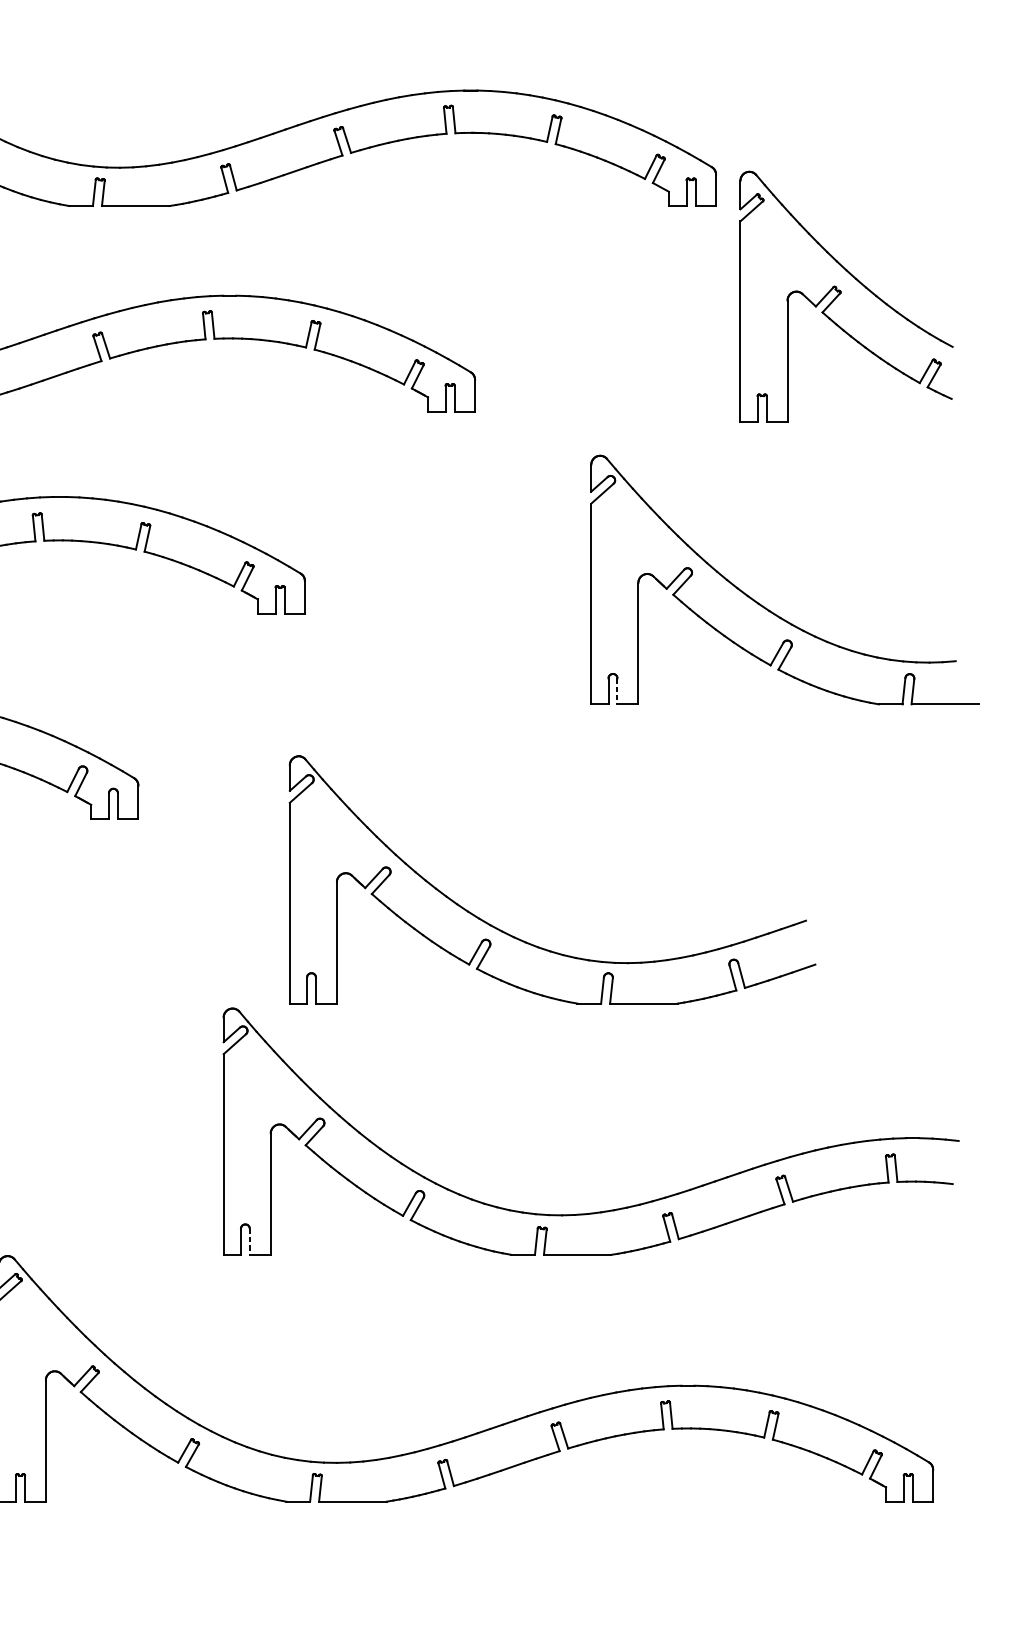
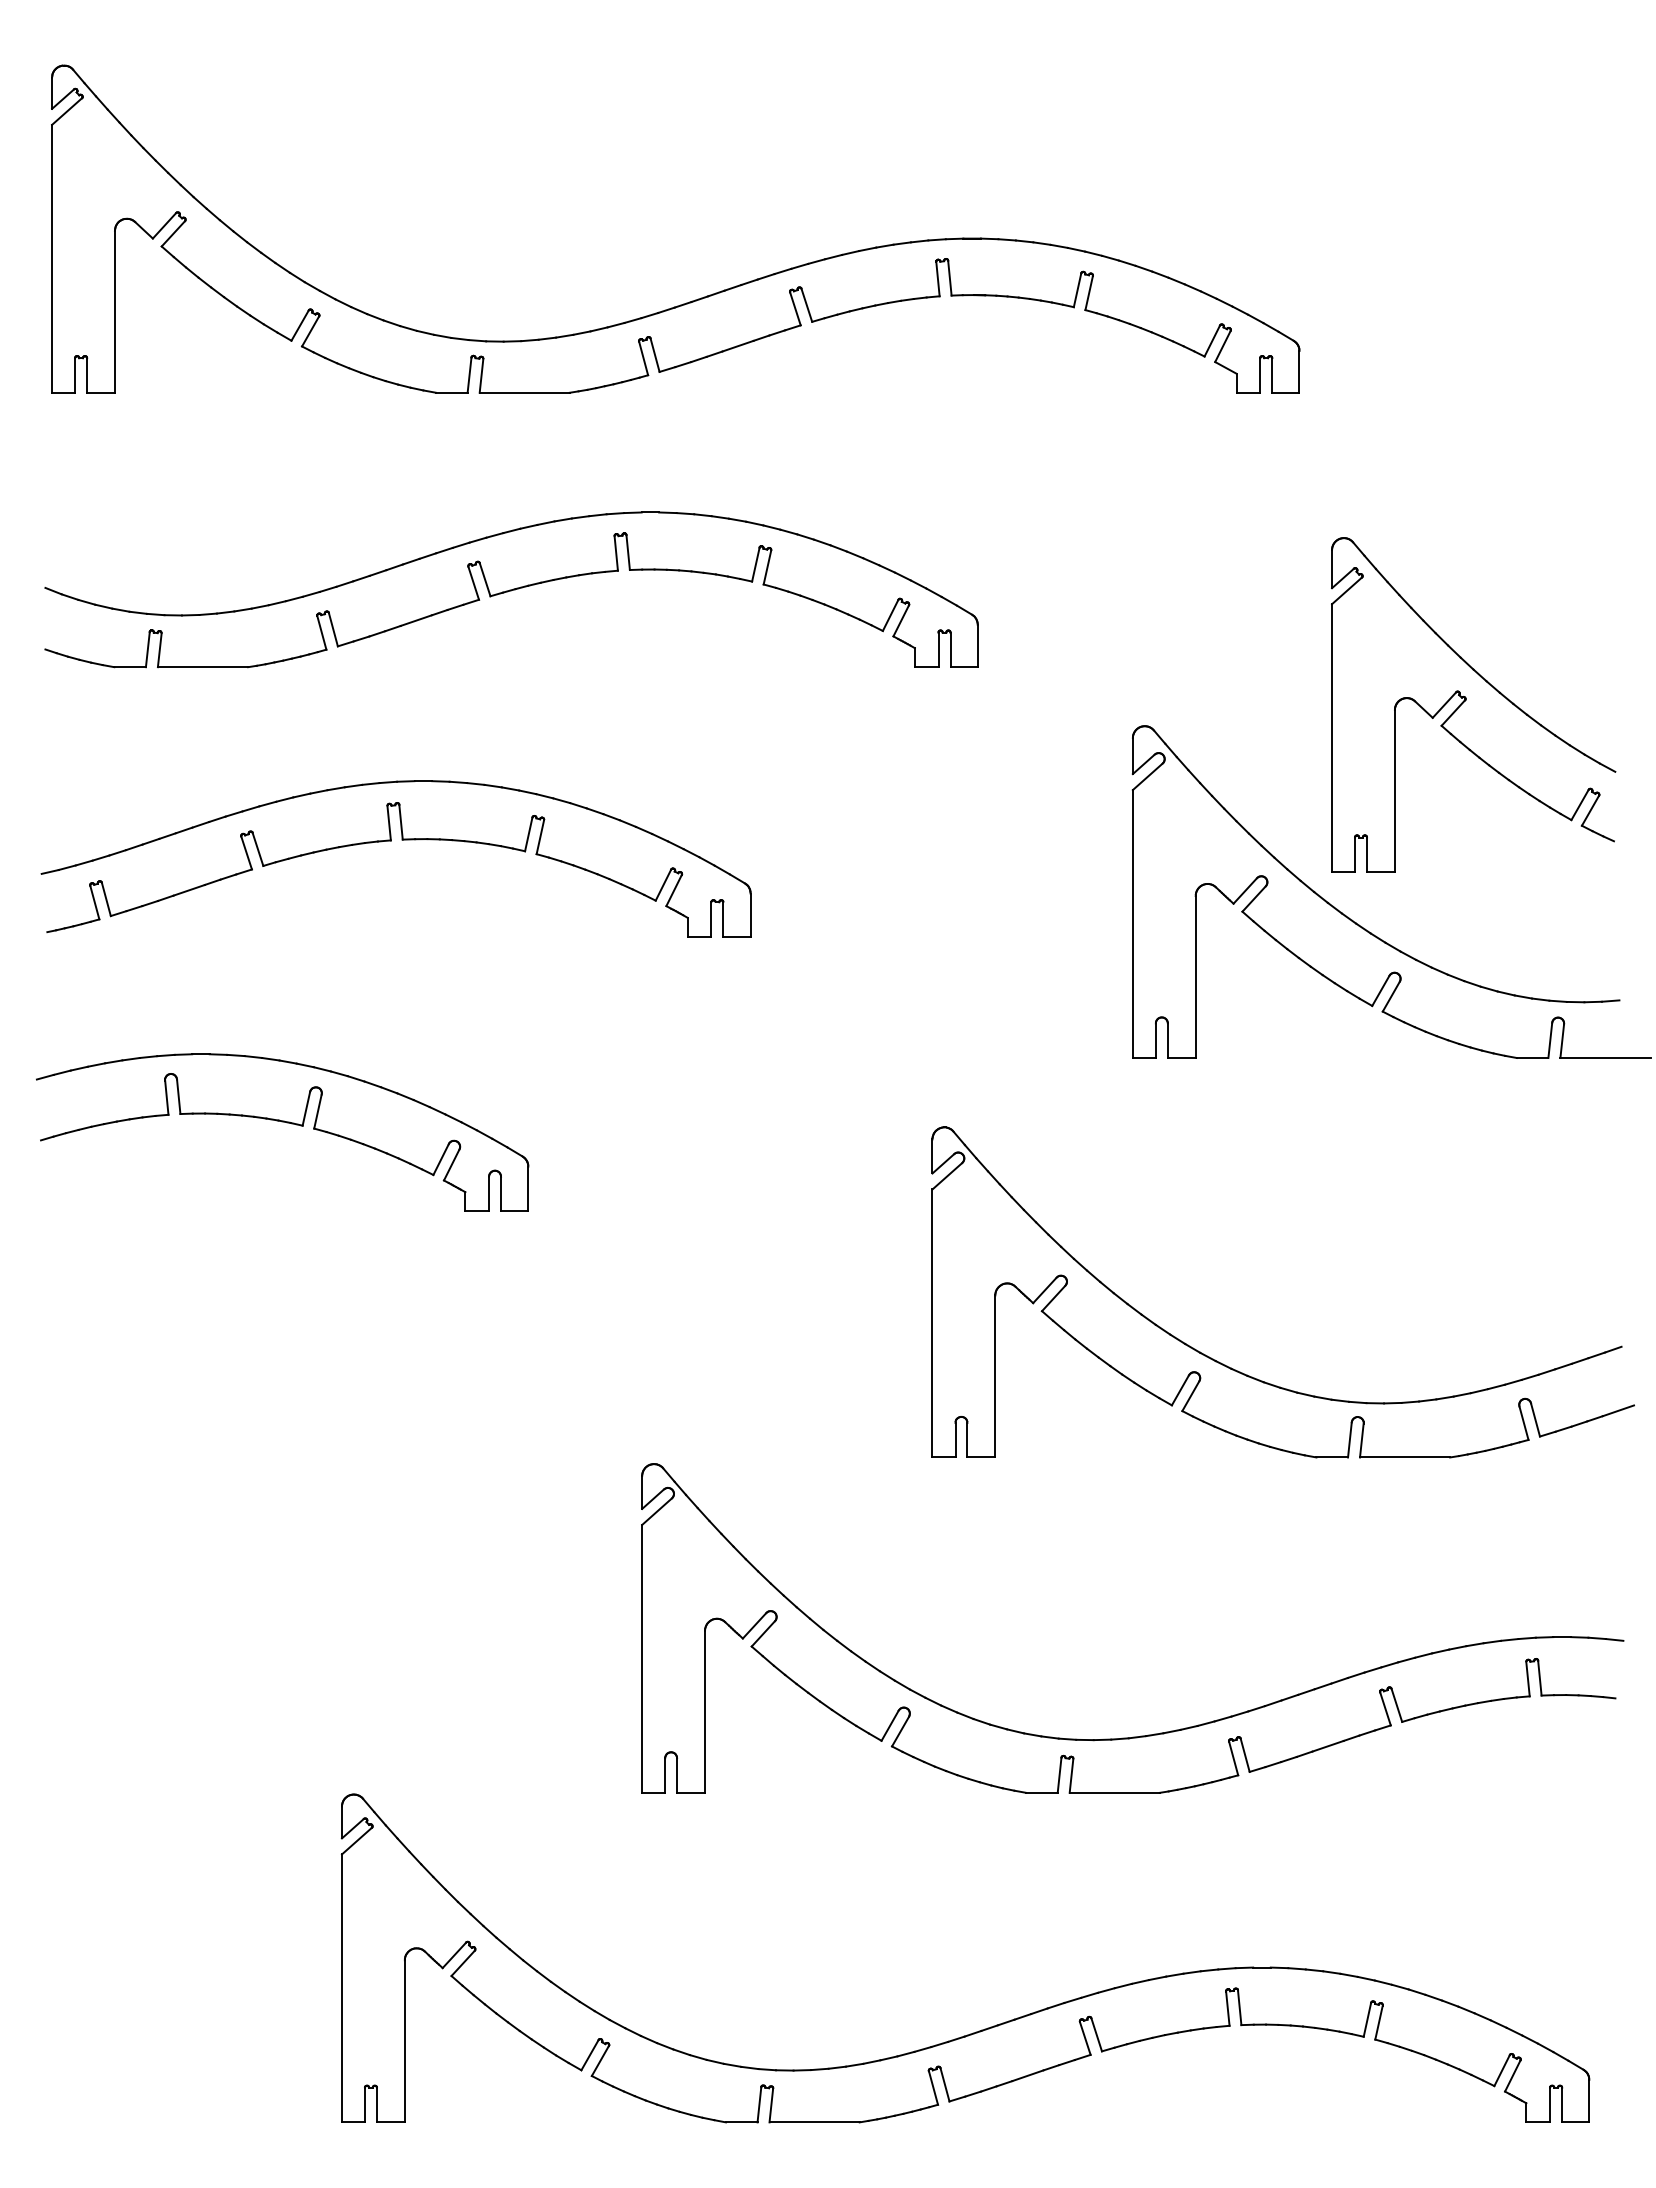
part: (841, 293) -> (1466, 700), moved
line: (617, 692) -> (1167, 1041), dashed -> solid
part: (525, 941) -> (1247, 1374), moved
line: (250, 1242) -> (677, 1776), dashed -> solid

